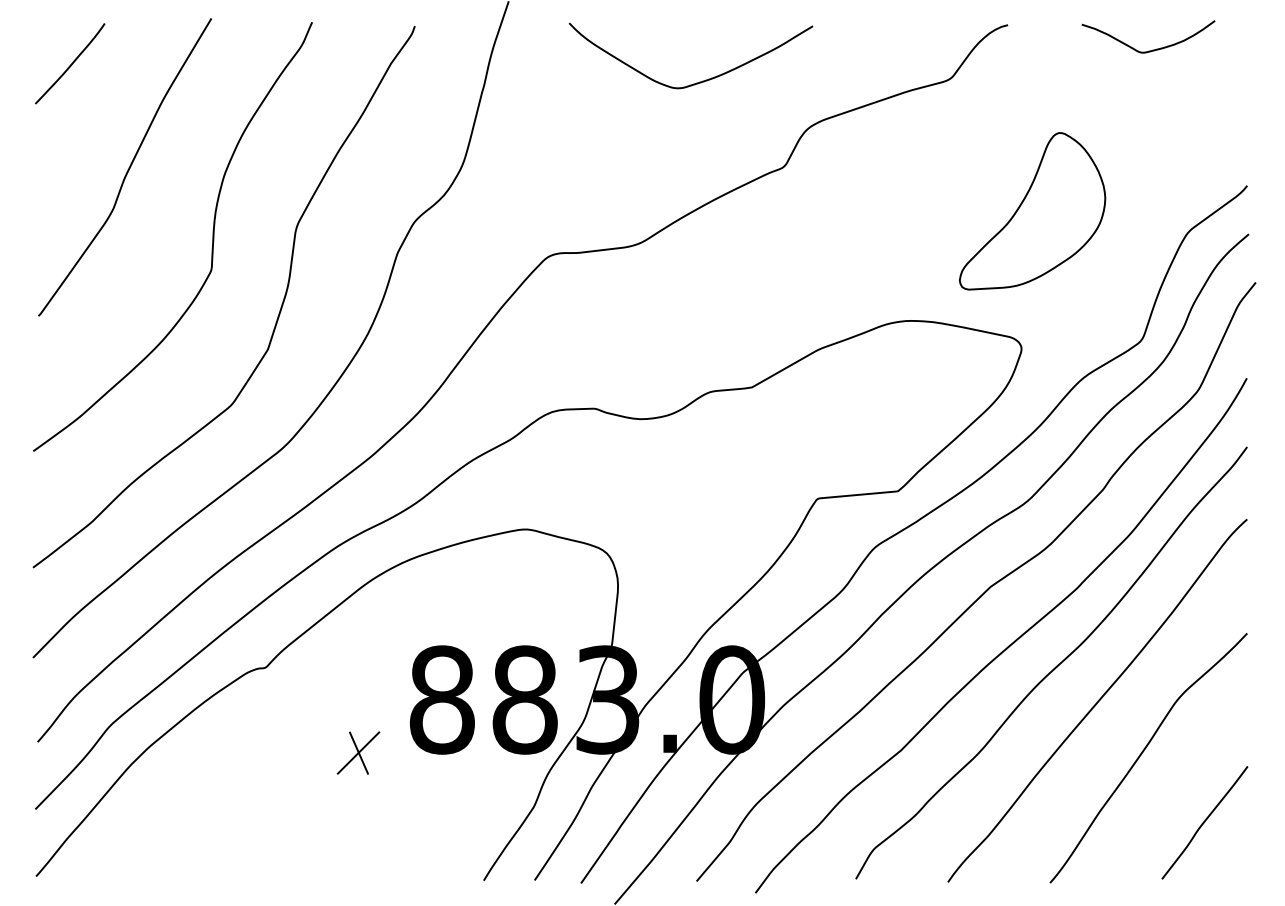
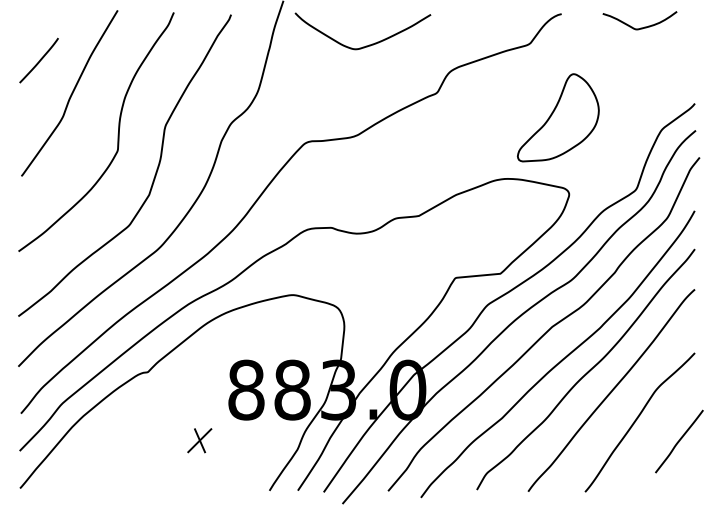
curve: (70, 63) -> (39, 60), moved
curve: (697, 81) -> (366, 45), moved
part: (1032, 210) -> (558, 117), moved
part: (358, 752) -> (199, 440), moved
line: (1205, 822) -> (679, 441), moved

